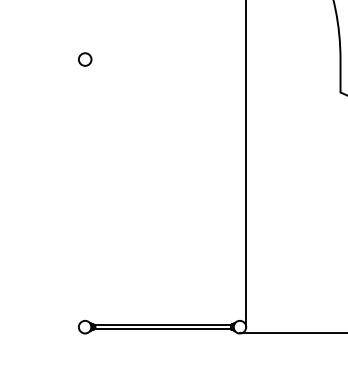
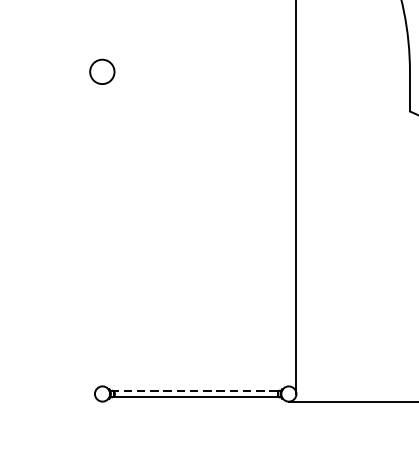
circle: (85, 59) -> (102, 71), size x1.6
line: (162, 324) -> (195, 390), solid -> dashed

